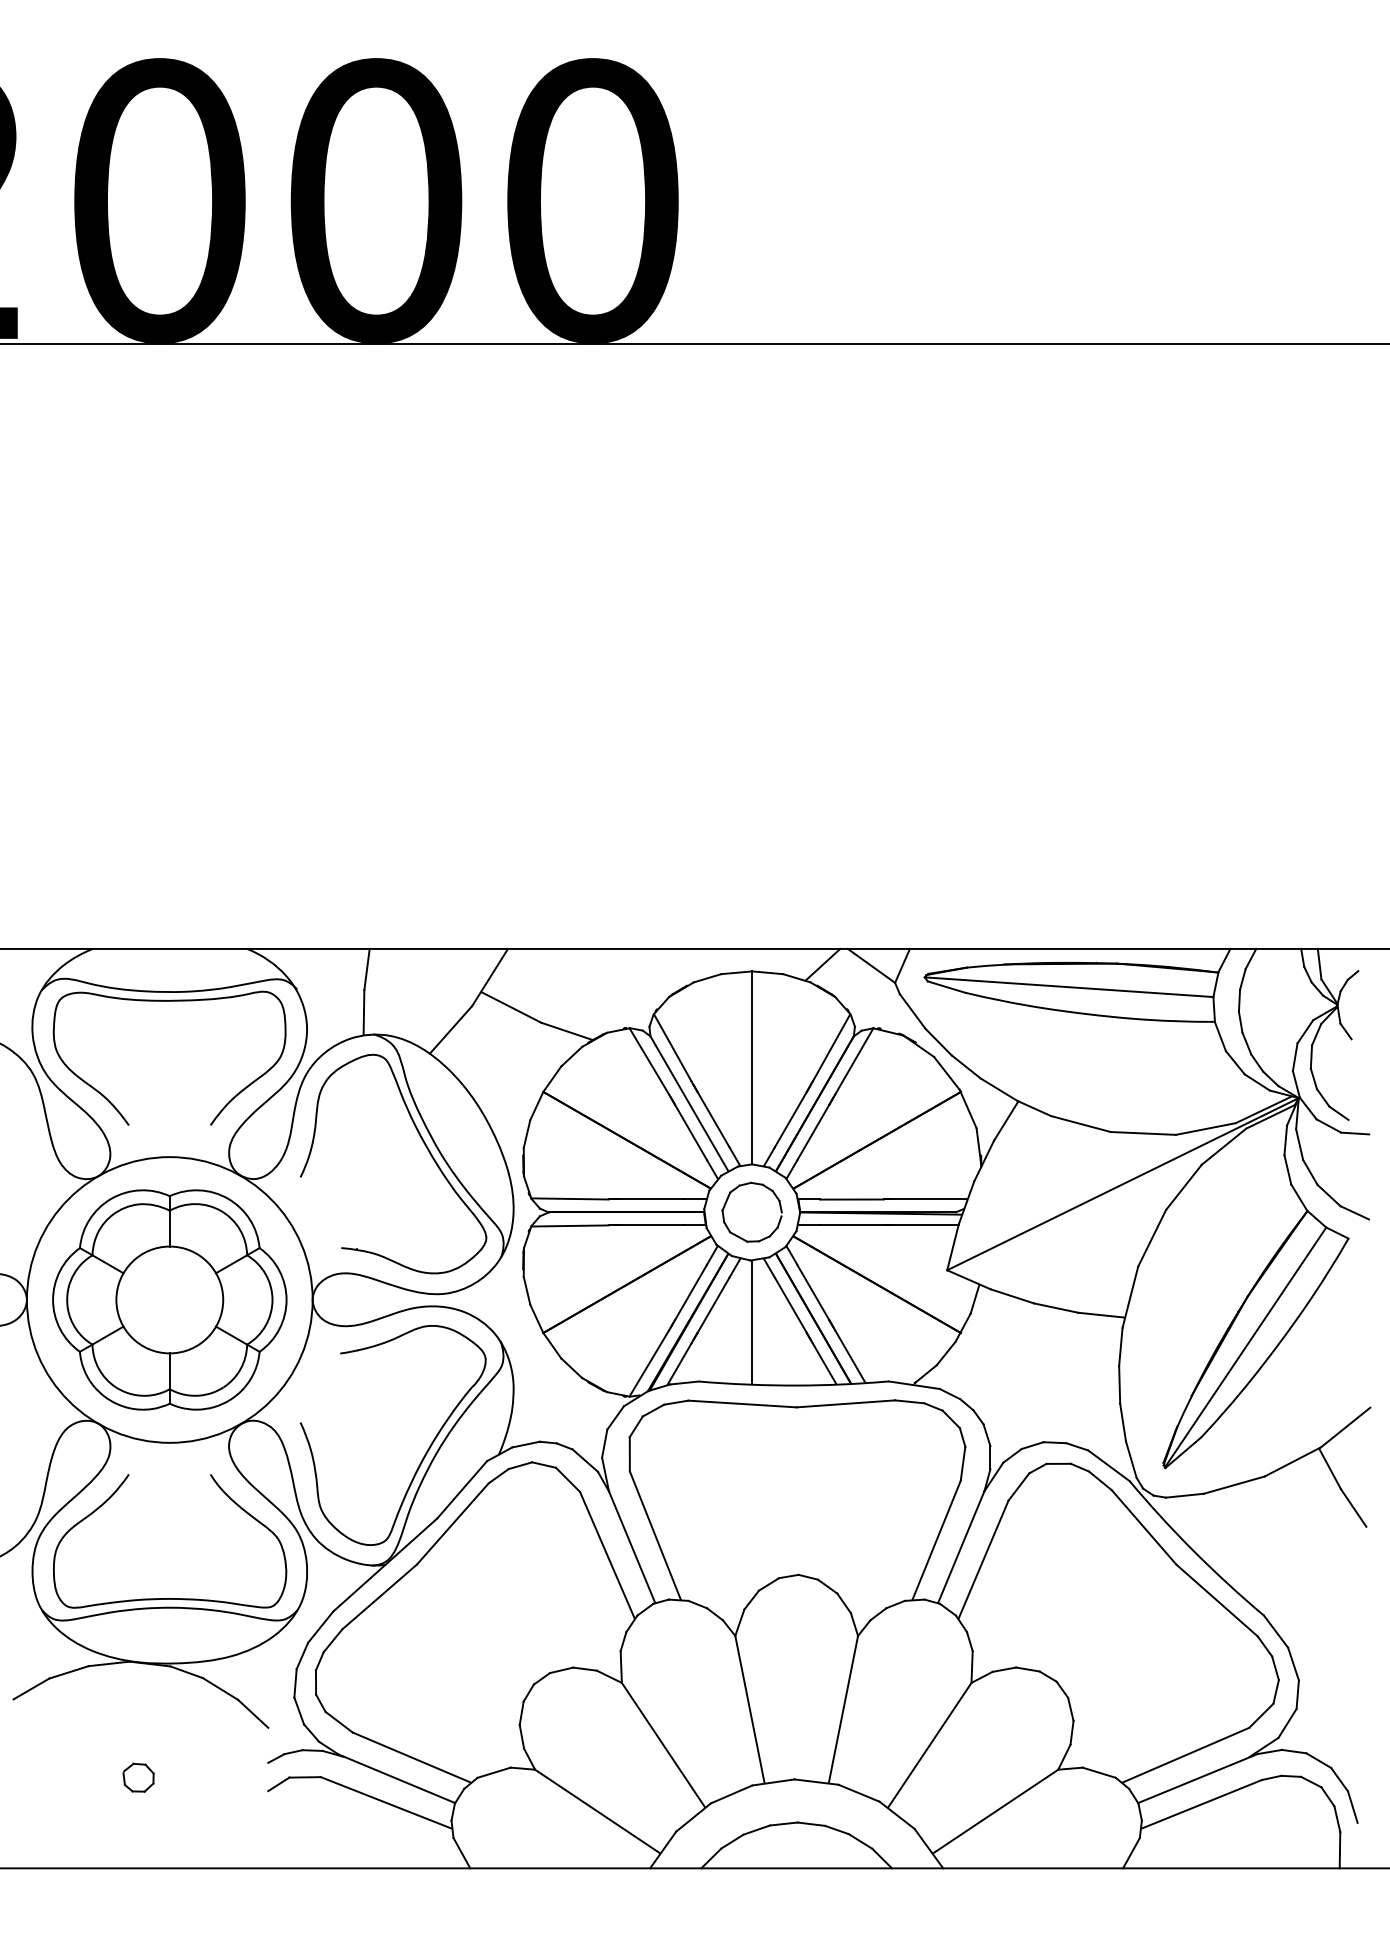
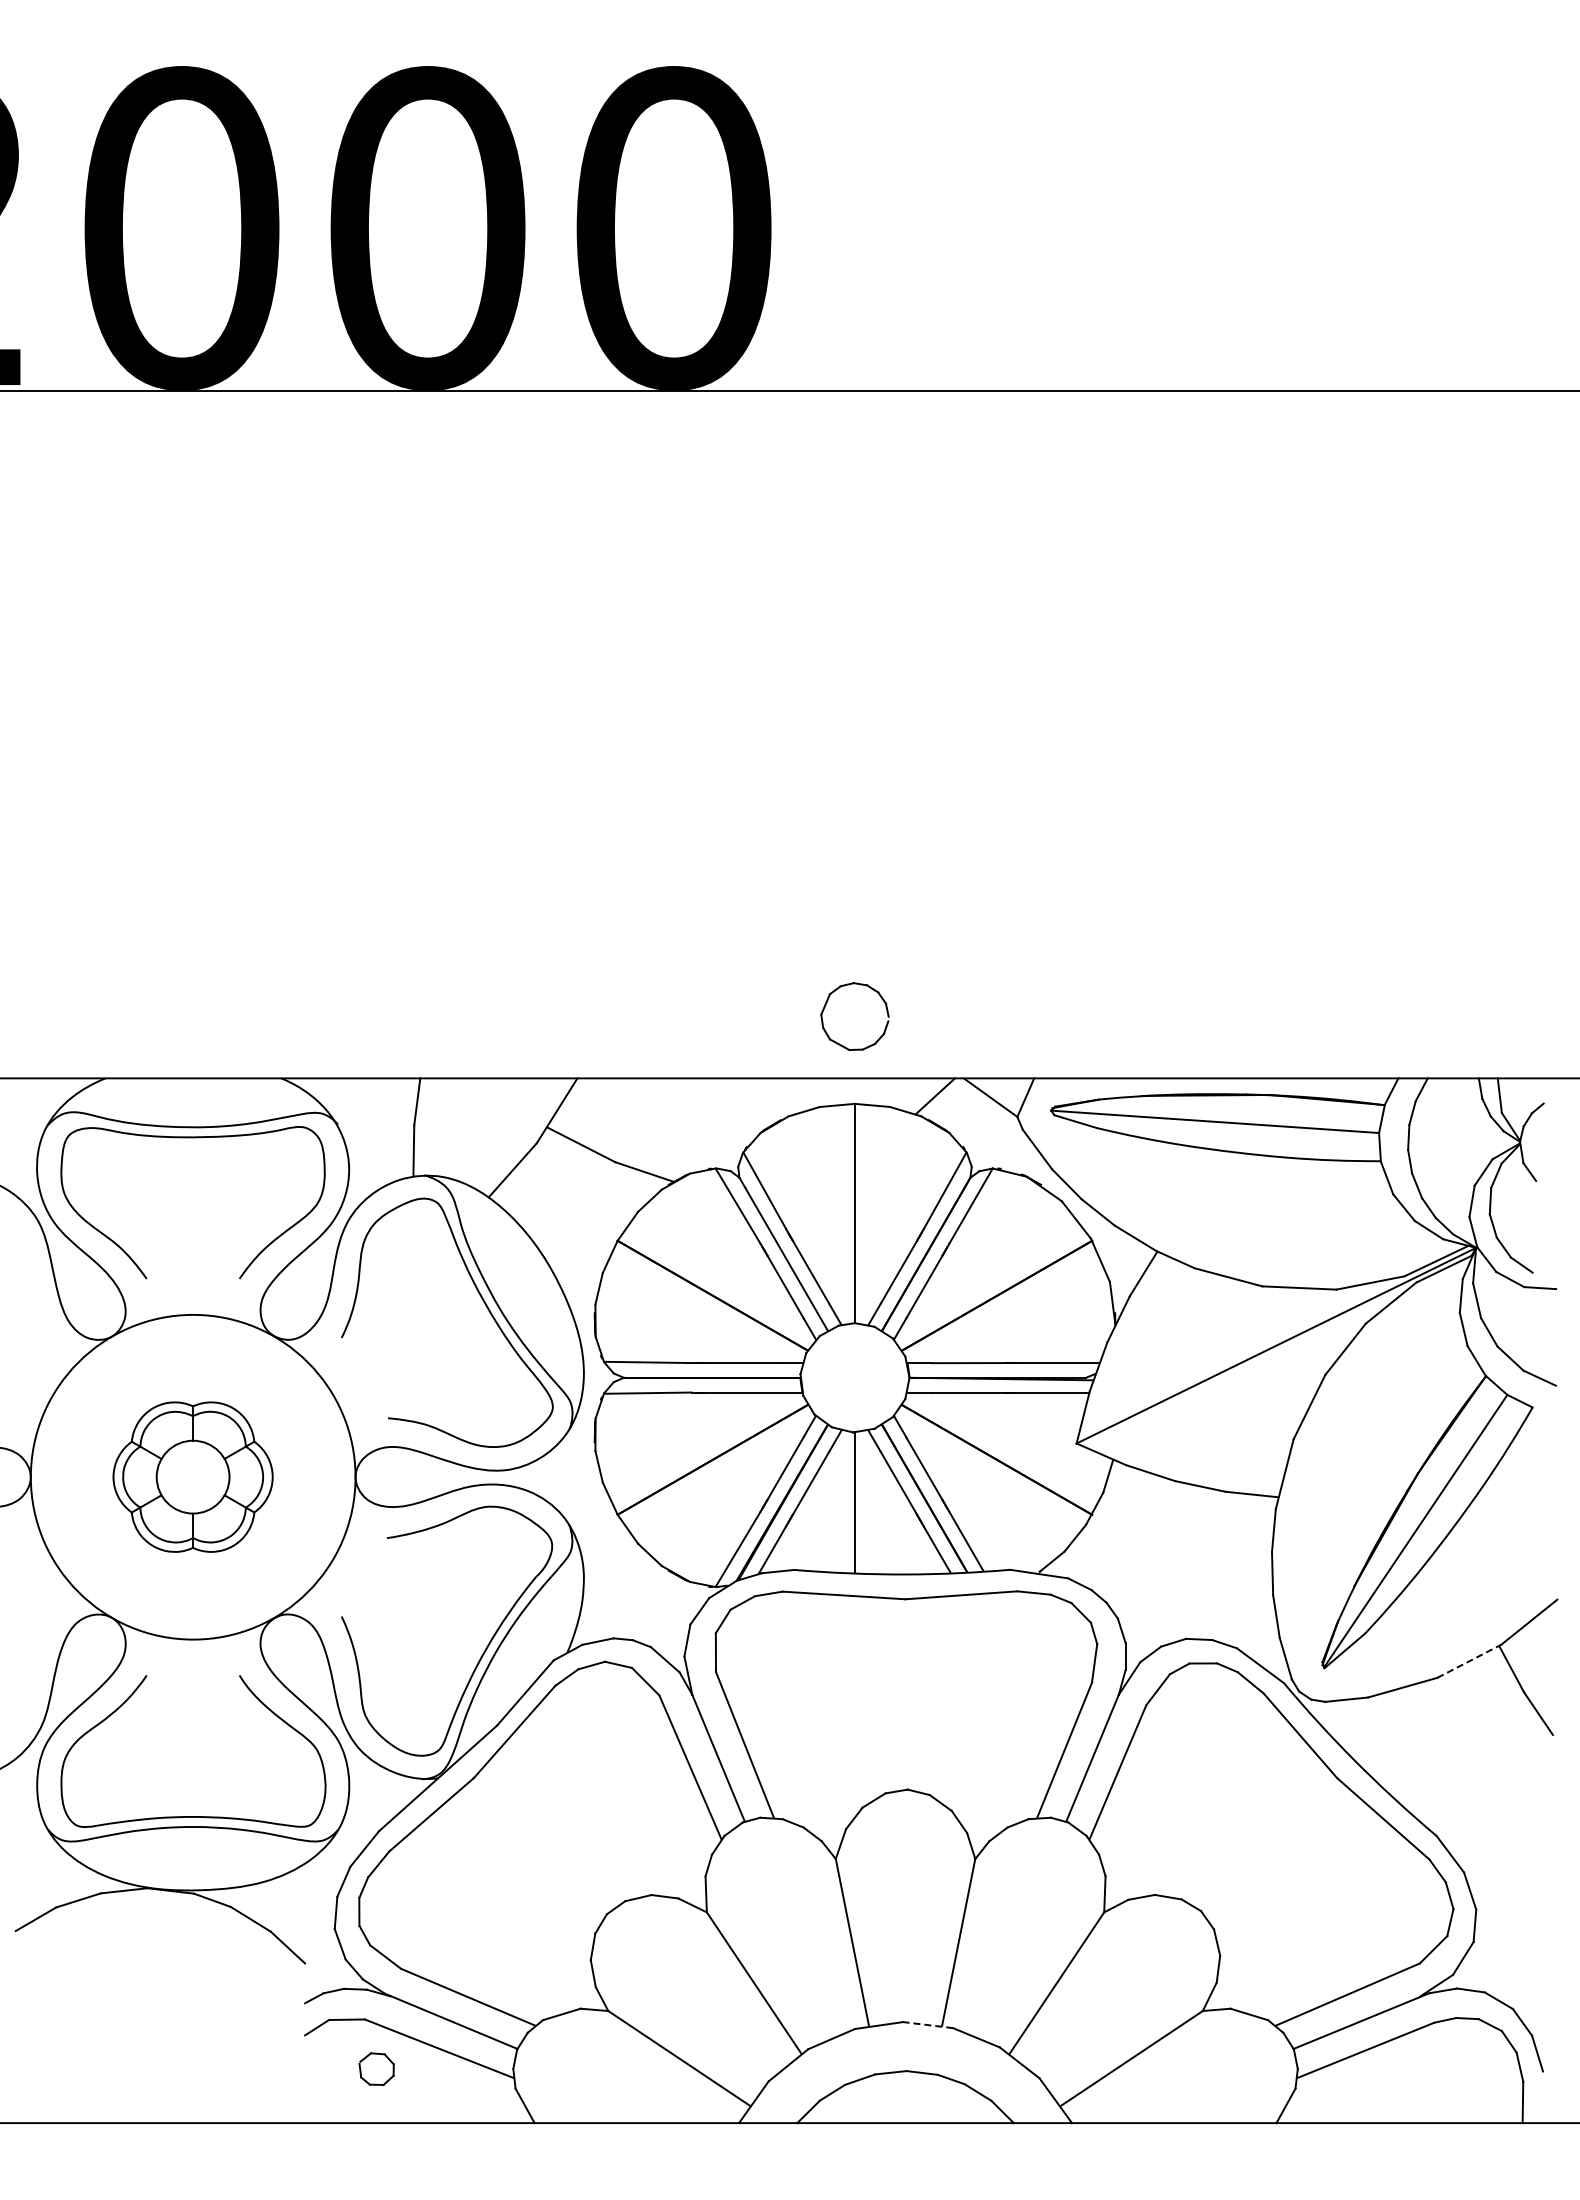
part: (727, 1202) -> (826, 1005), moved
part: (169, 1299) -> (192, 1476), size x0.6
line: (1292, 1462) -> (1469, 1661), solid -> dashed
part: (138, 1777) -> (376, 2068), moved
line: (816, 1782) -> (927, 2025), solid -> dashed

